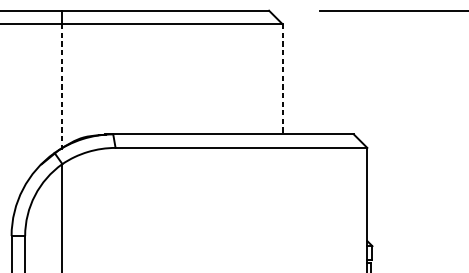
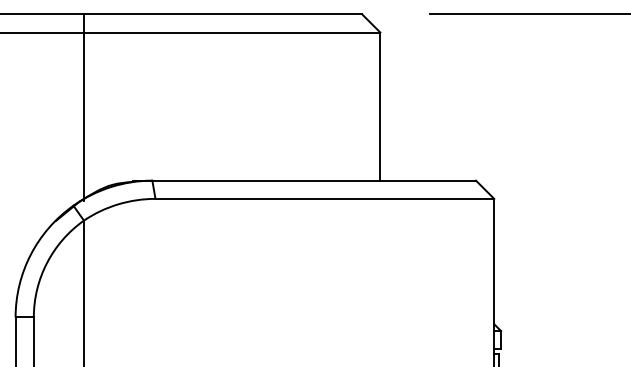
line: (282, 80) -> (380, 107), dashed -> solid
line: (62, 85) -> (83, 115), dashed -> solid

